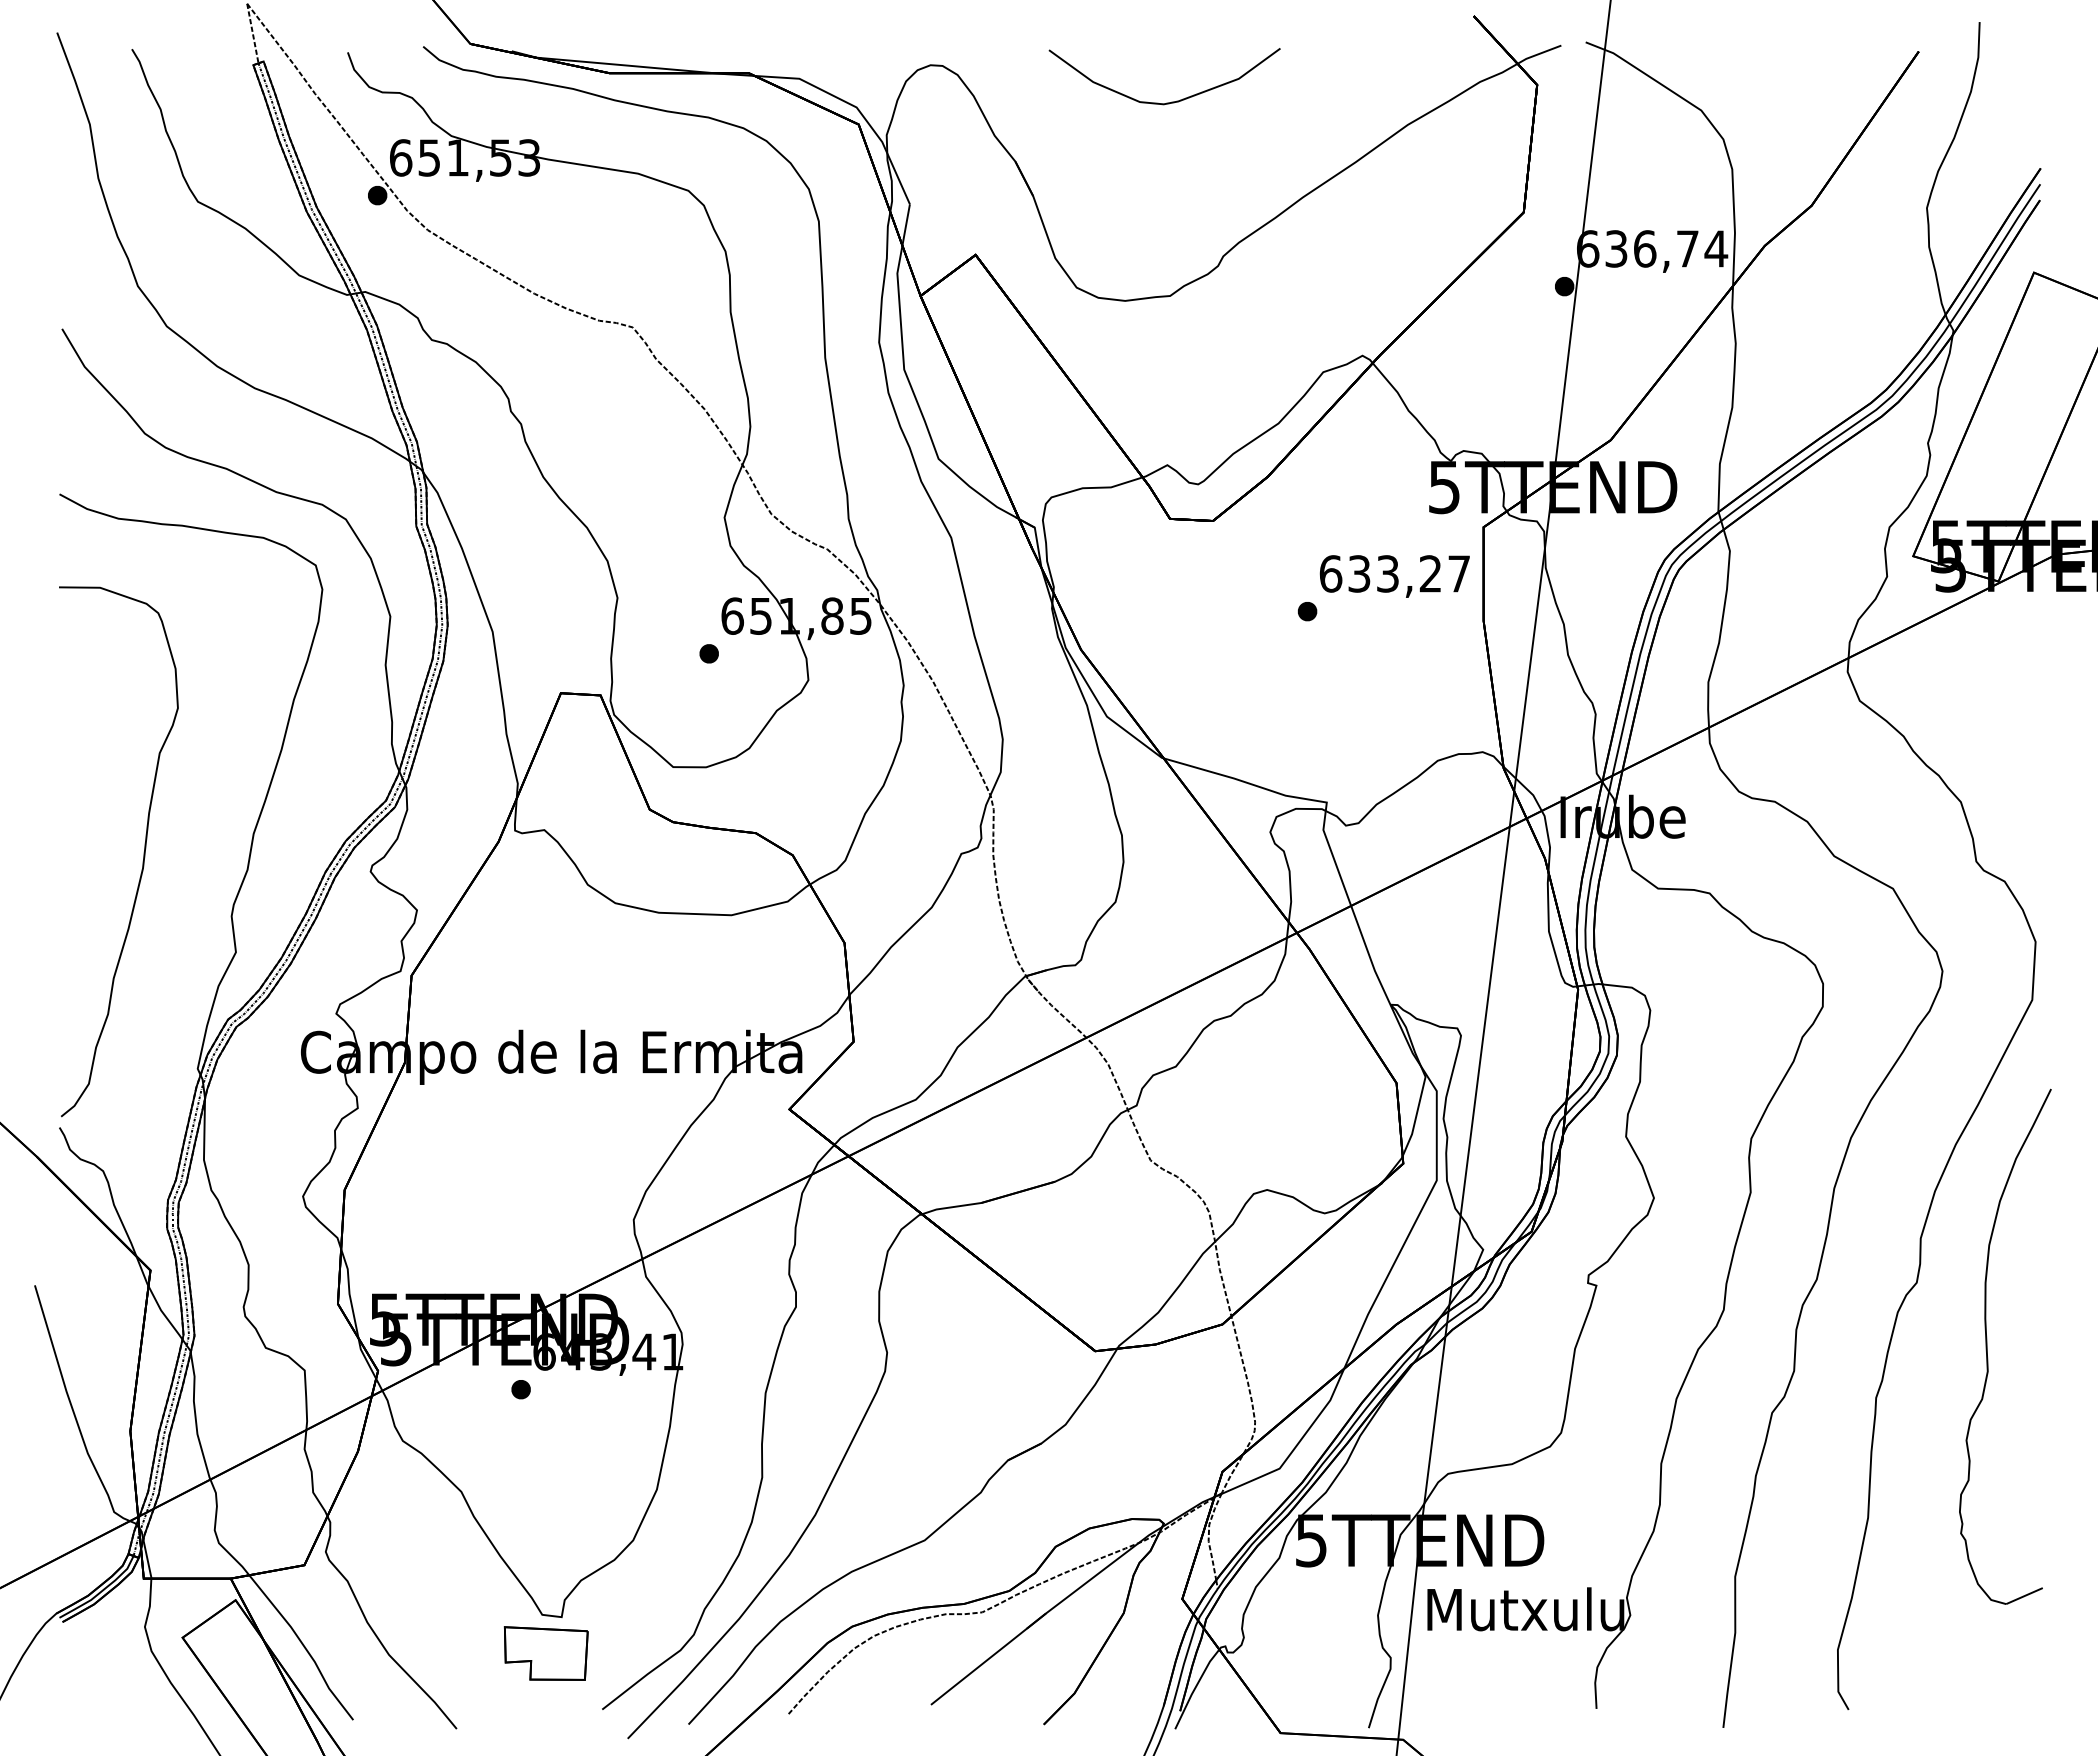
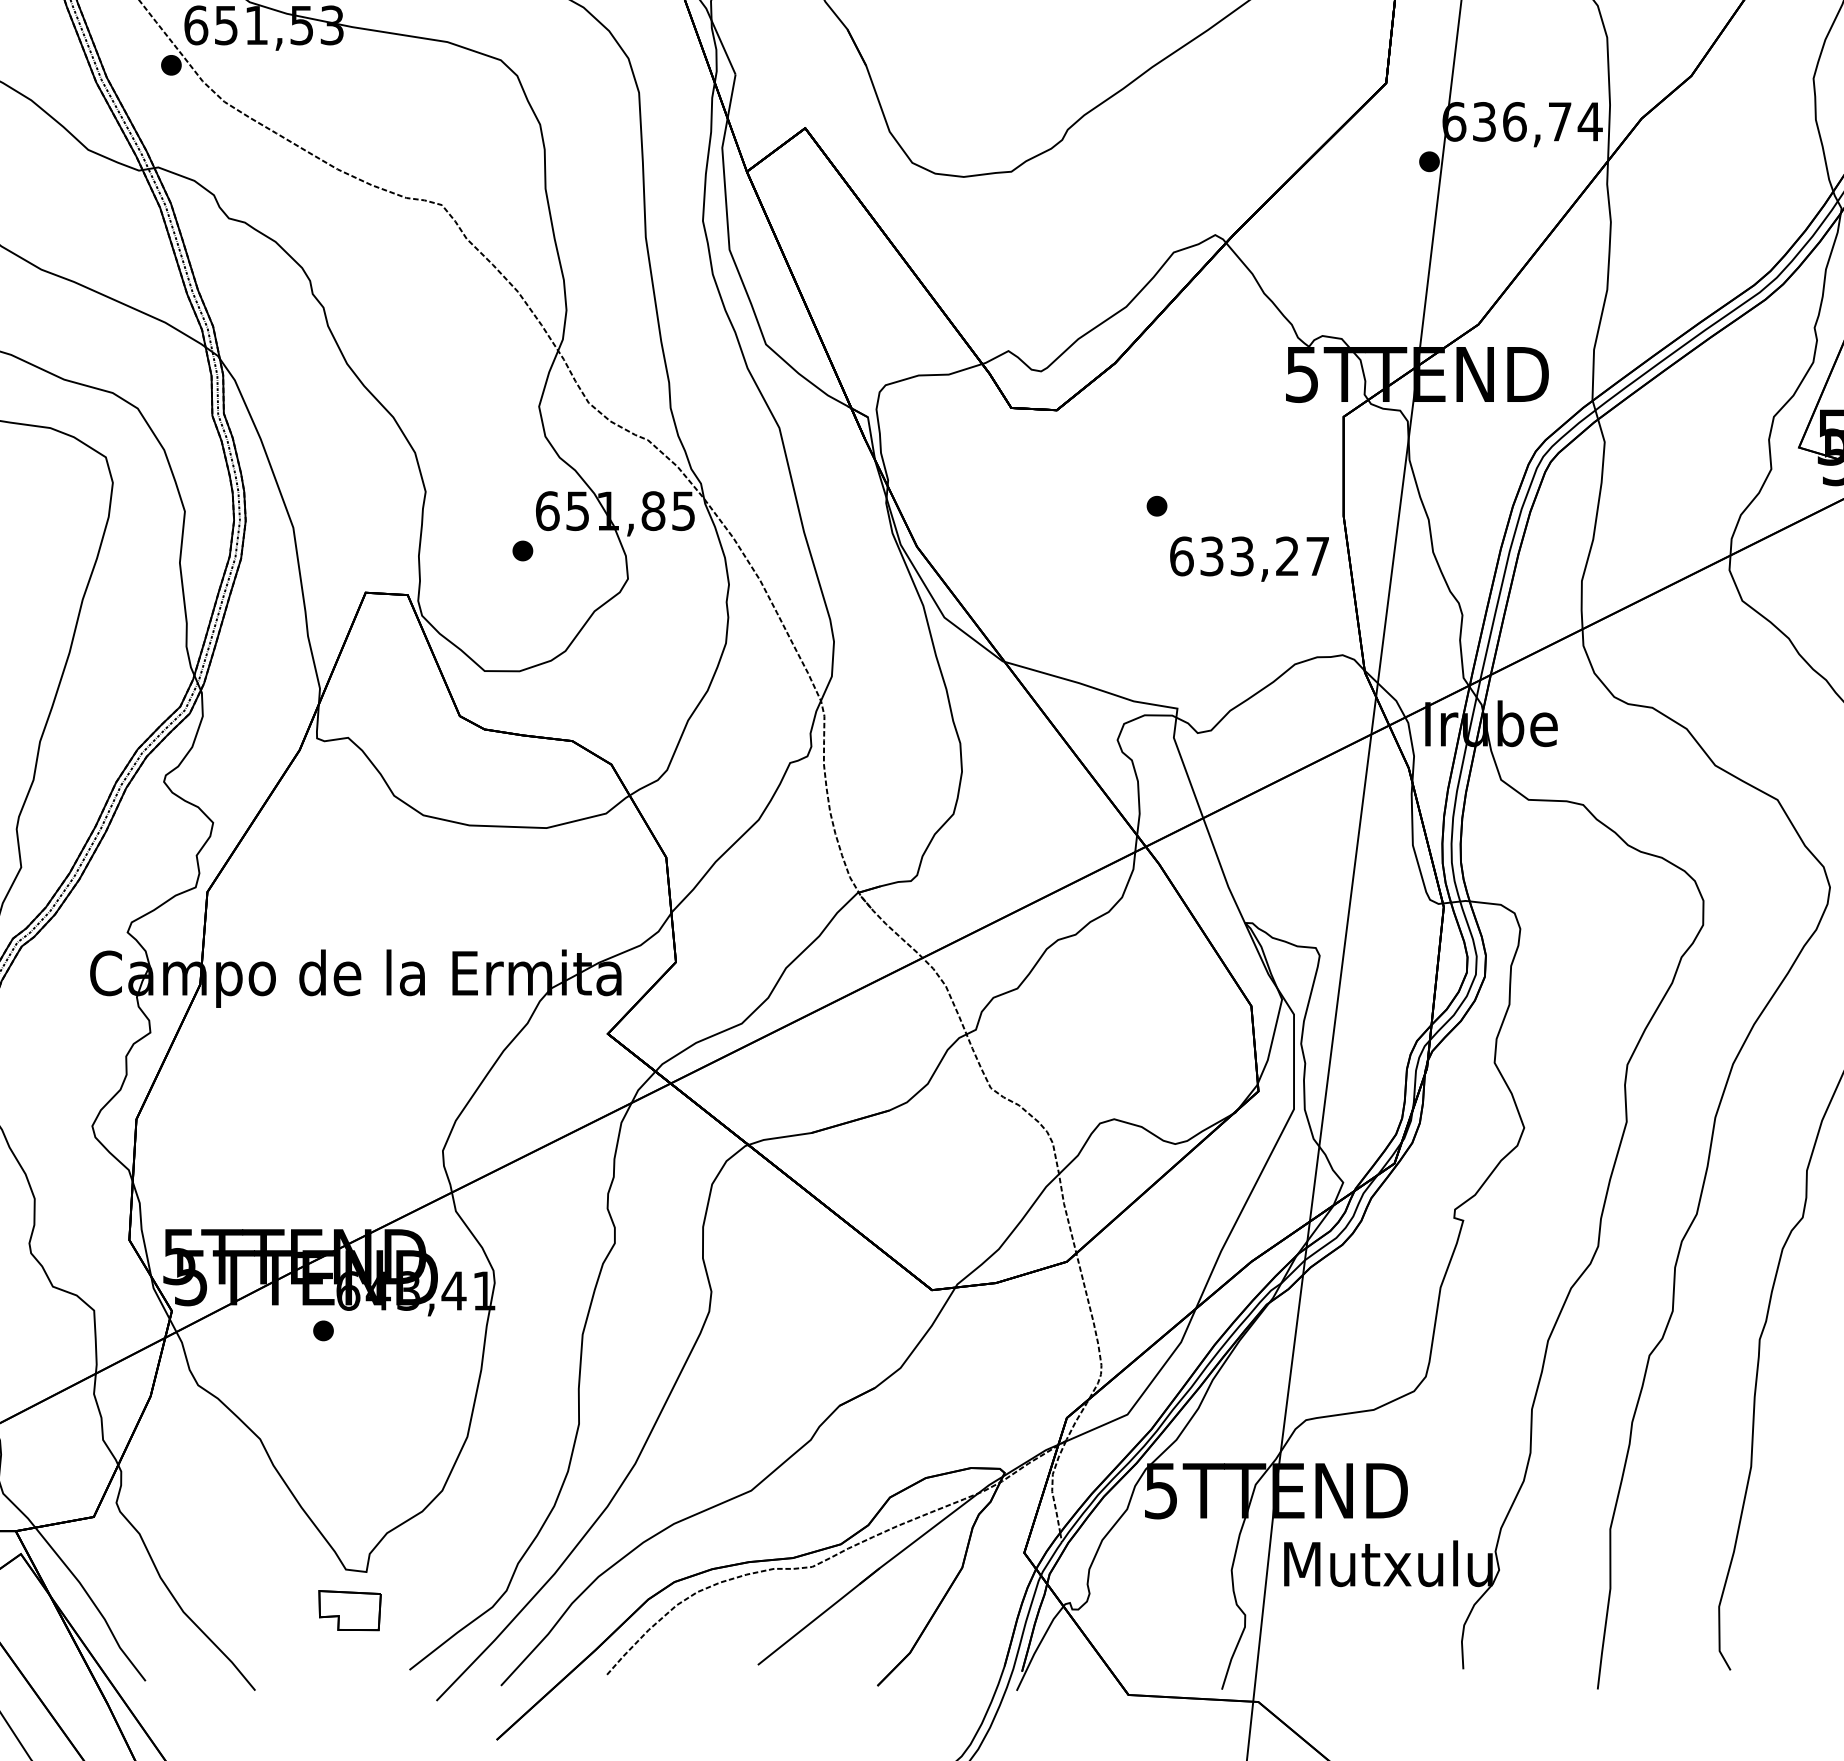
text: (1394, 576) -> (1249, 559), moved
part: (545, 1653) -> (349, 1610), size x0.7

